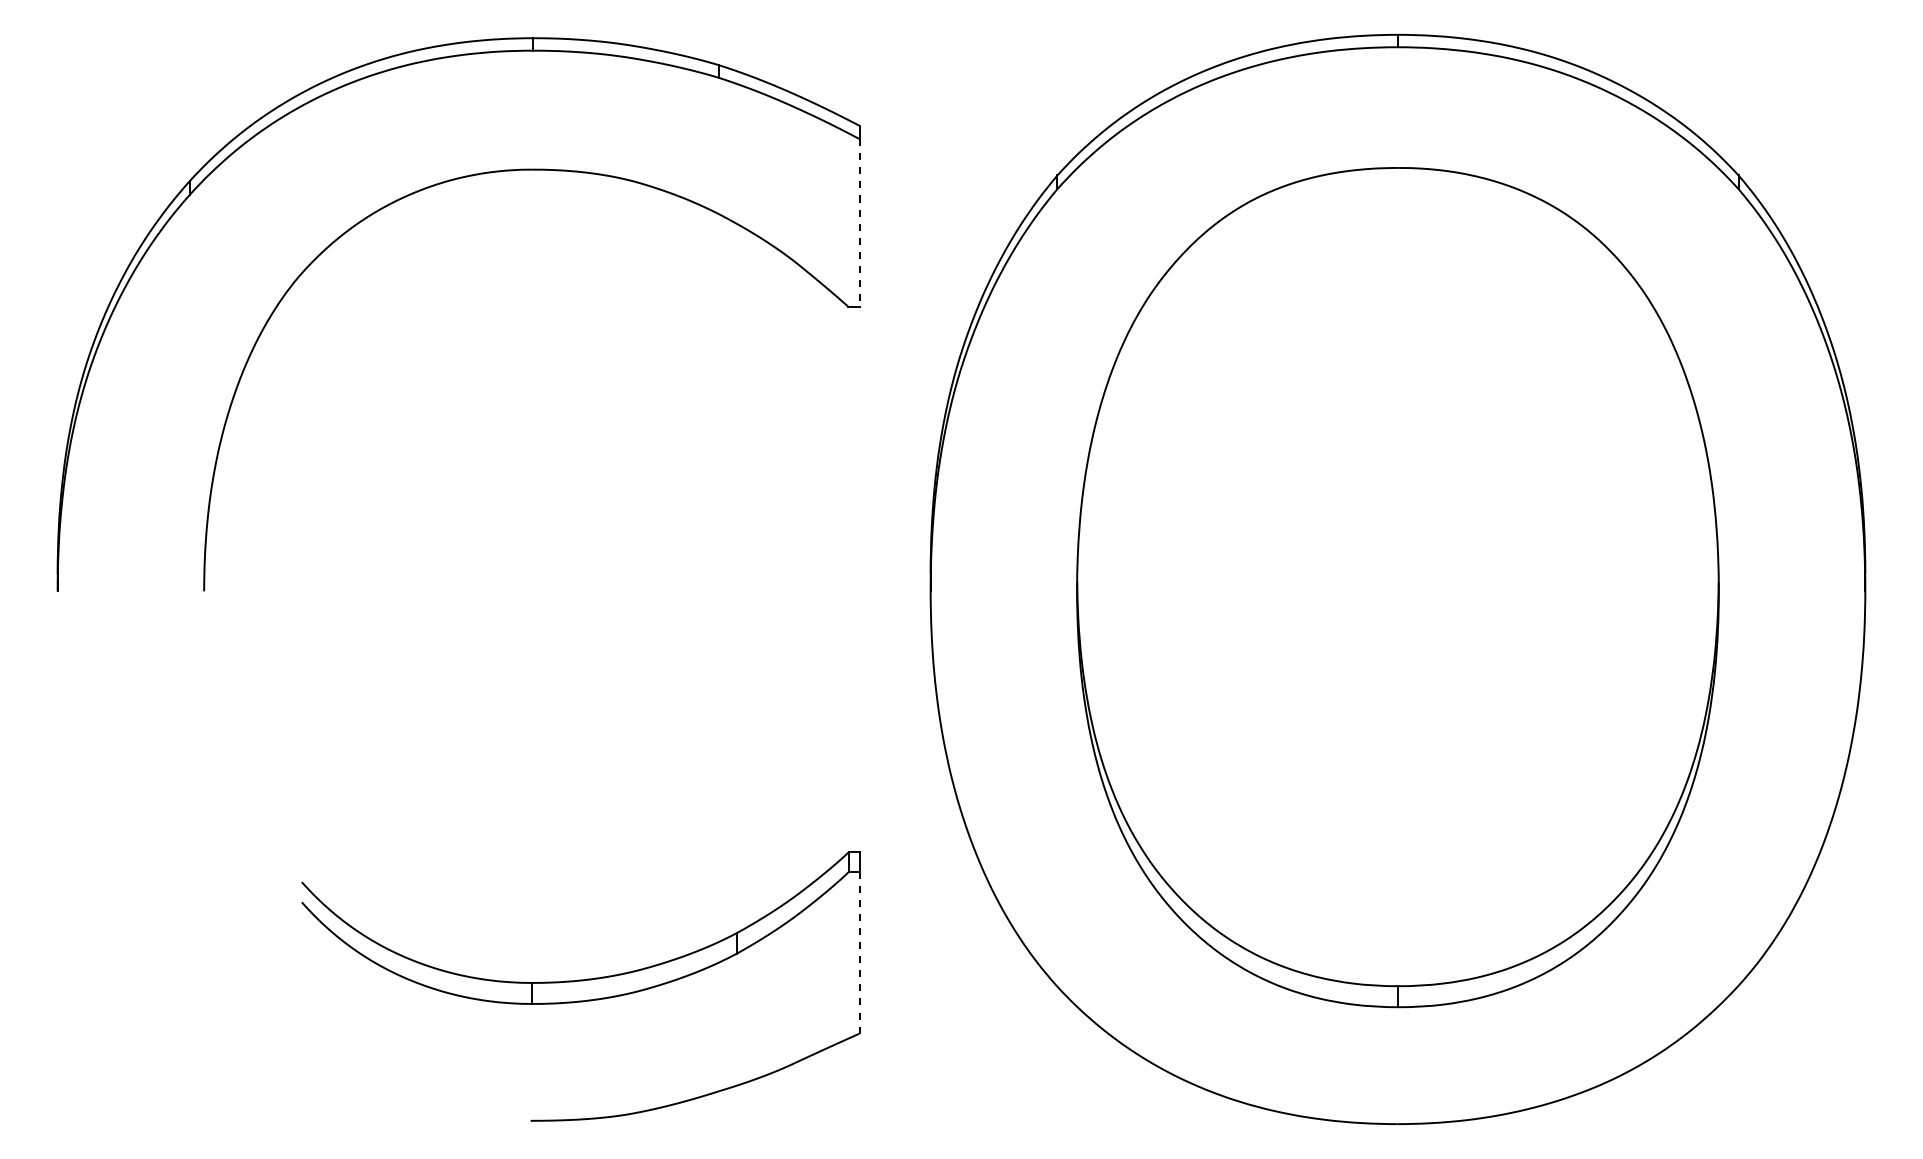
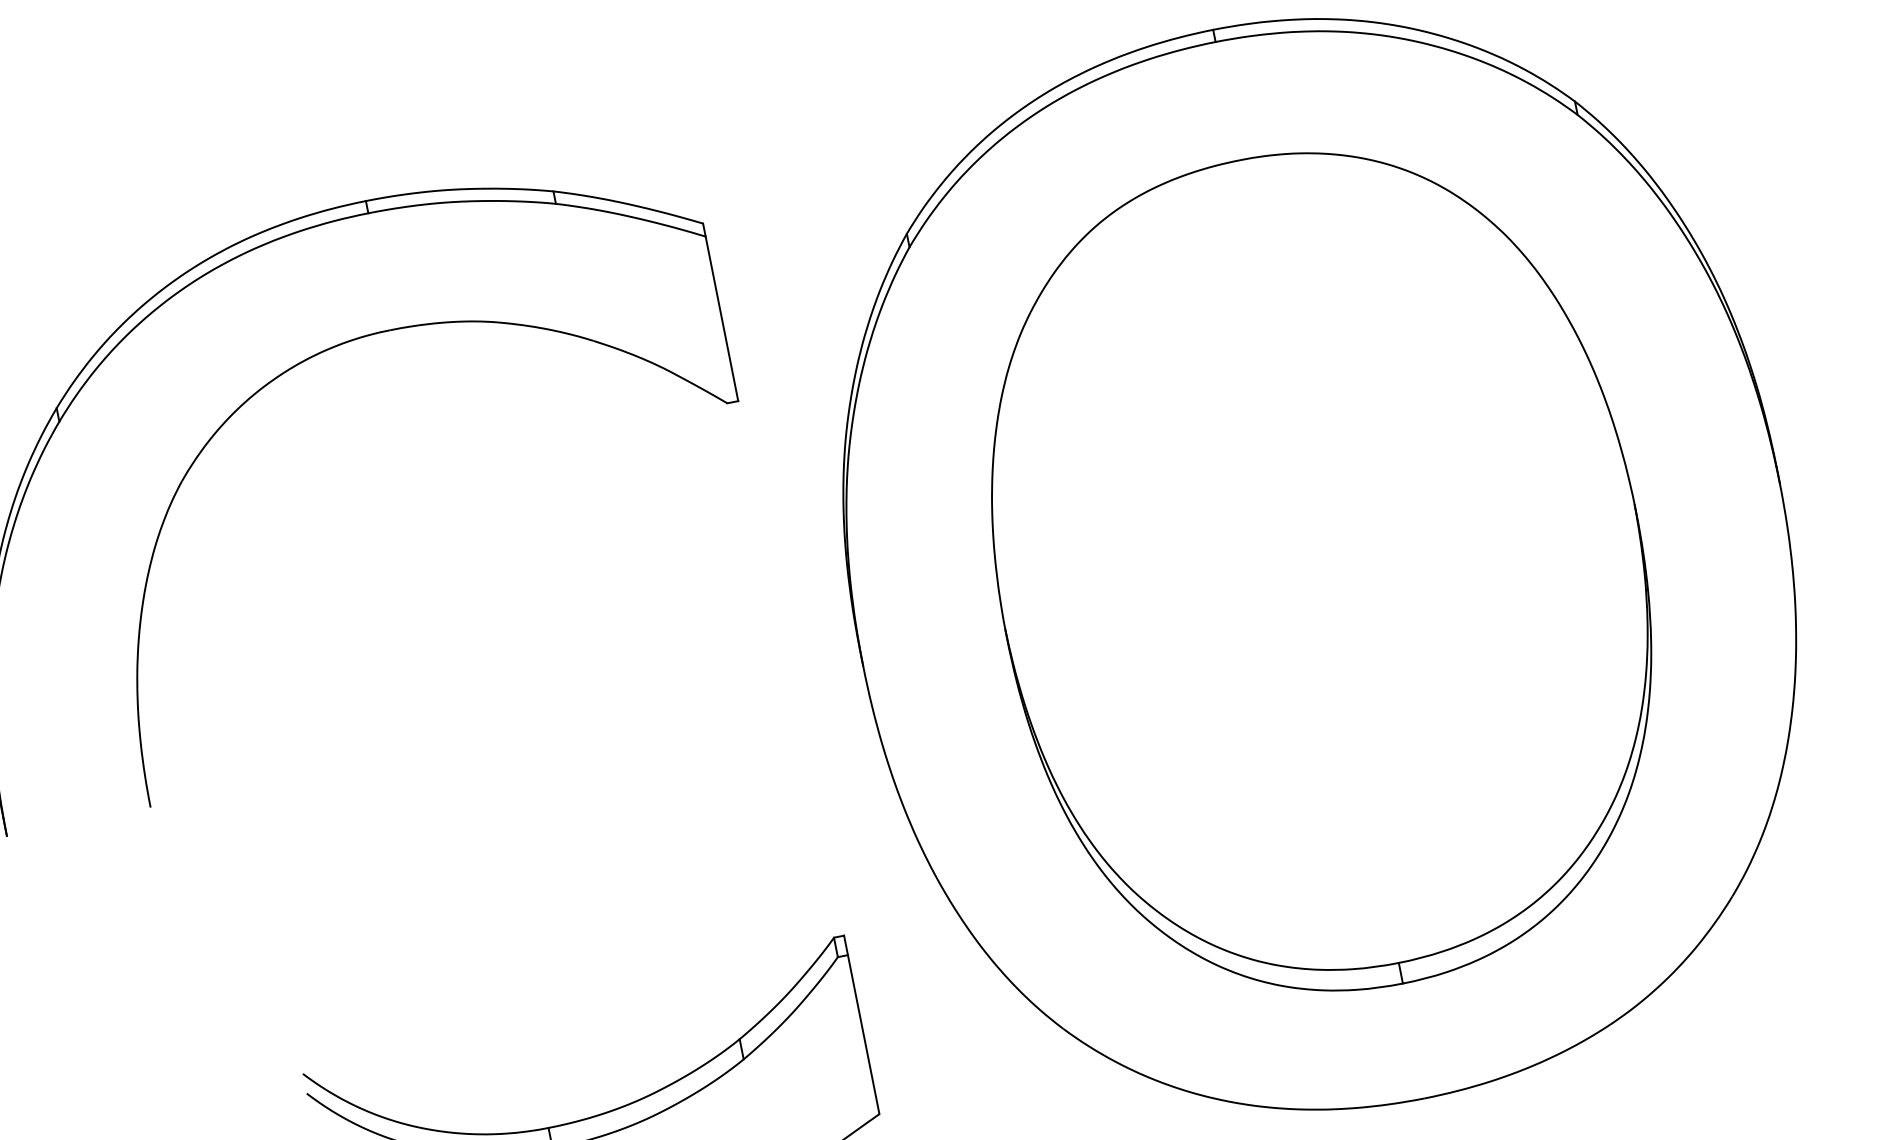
line: (859, 222) -> (721, 318), dashed -> solid
line: (859, 953) -> (863, 1035), dashed -> solid

